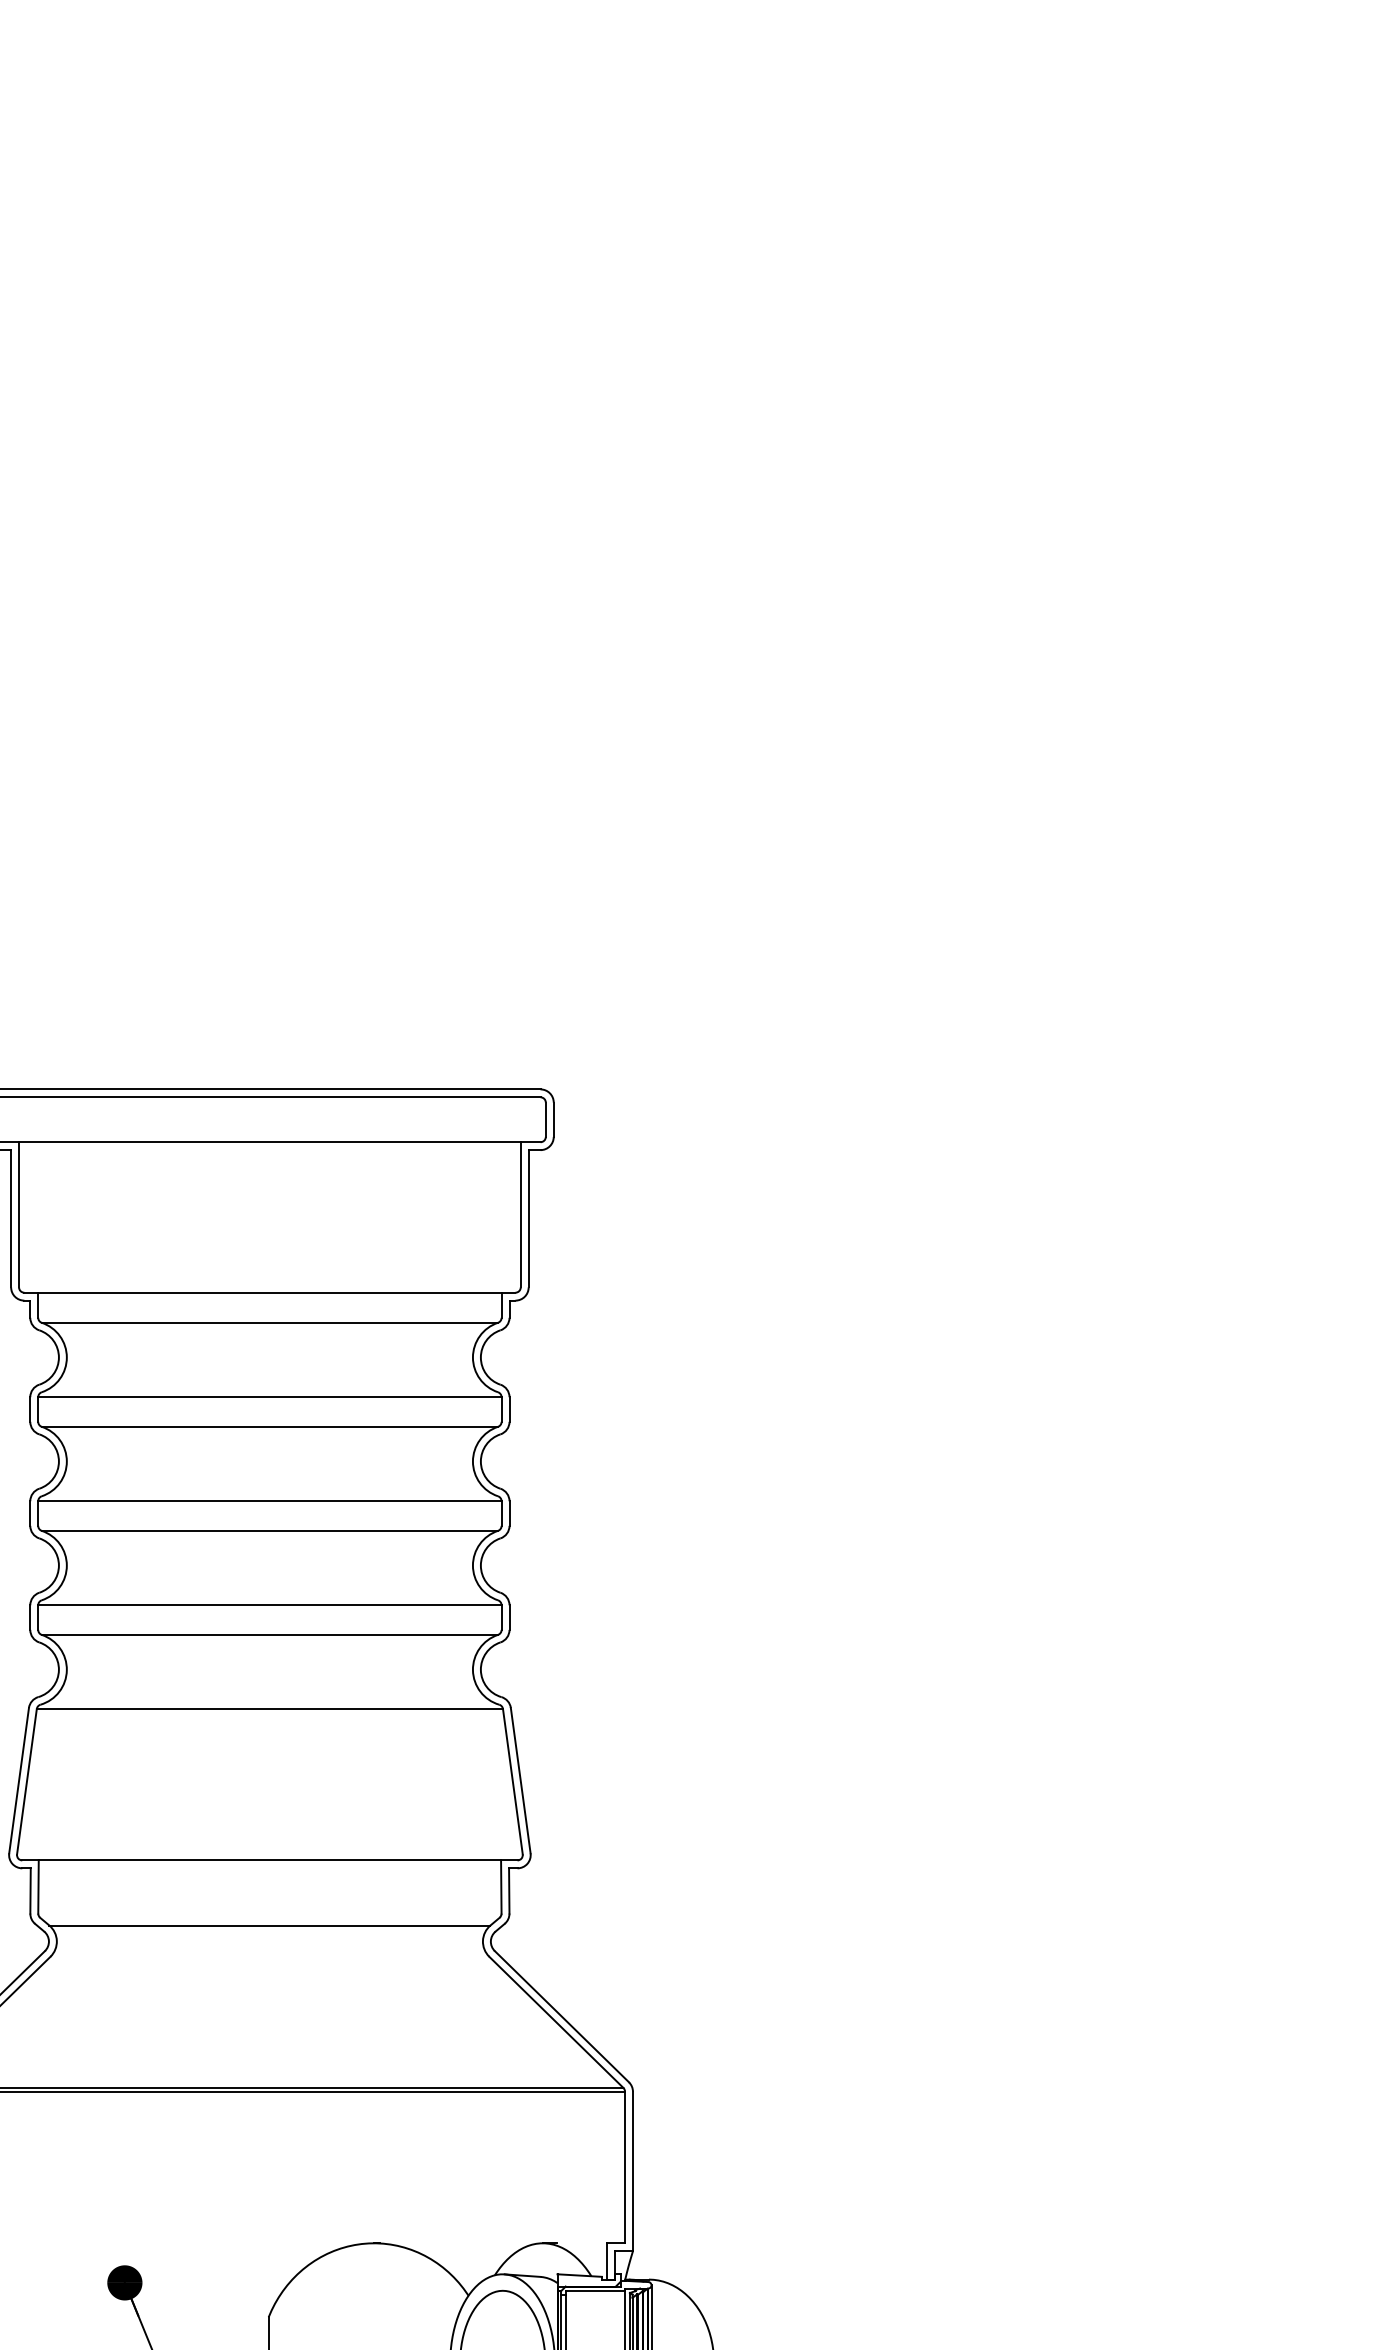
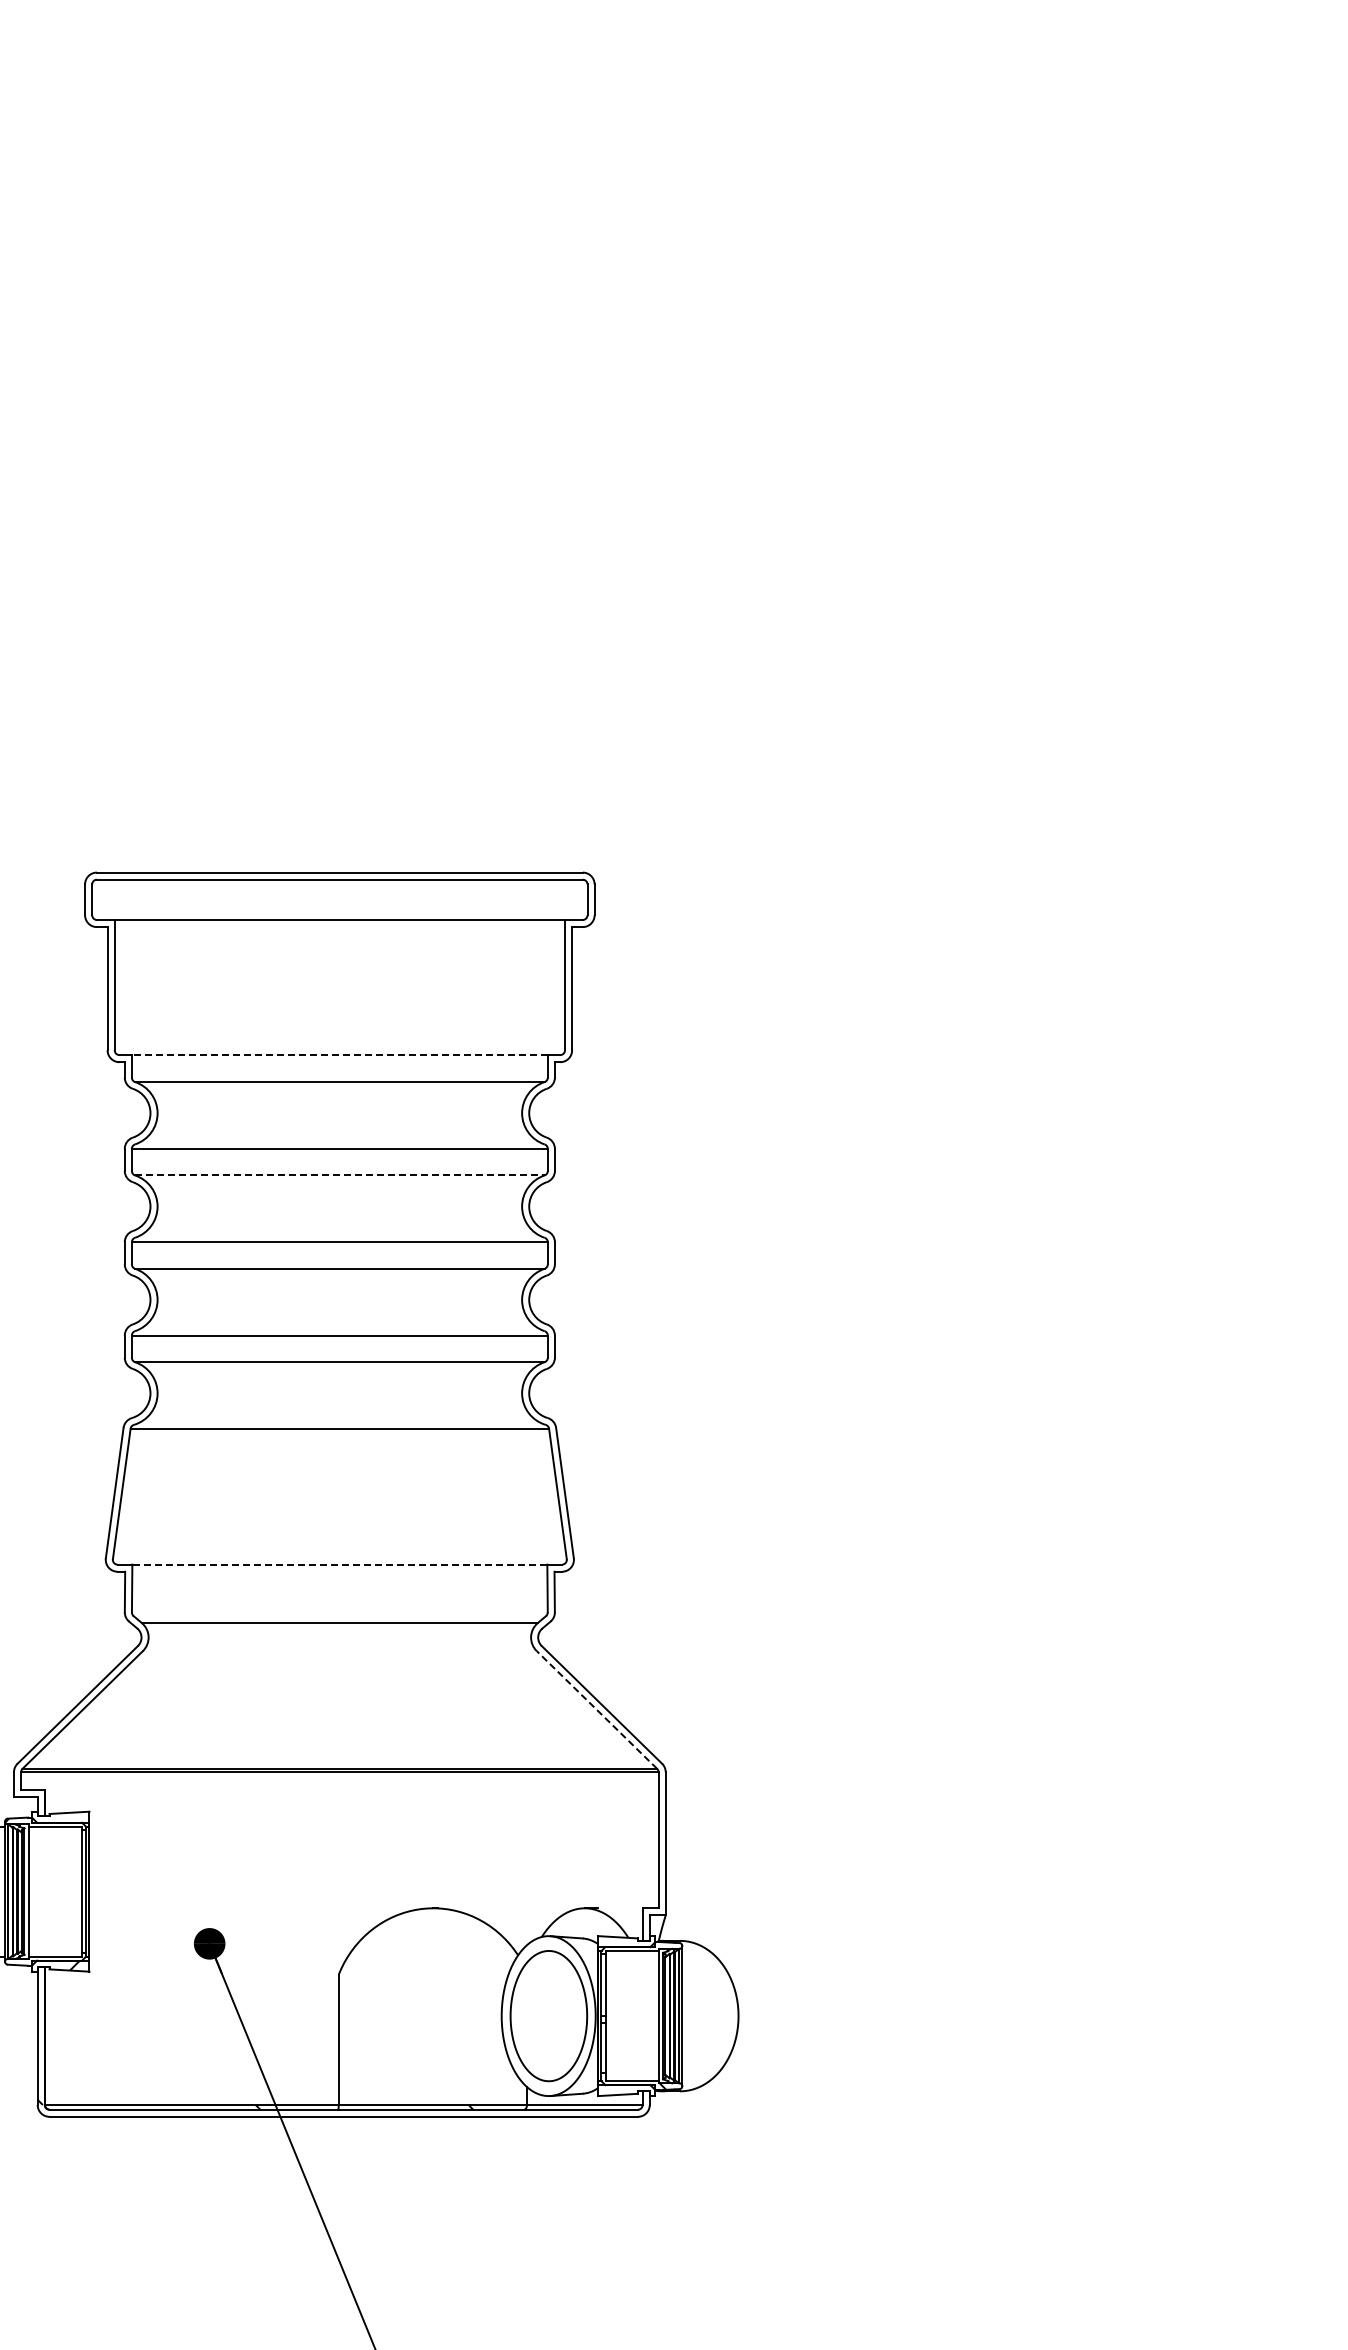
line: (269, 1293) -> (339, 1055), solid -> dashed
line: (269, 1426) -> (339, 1175), solid -> dashed
line: (269, 1860) -> (339, 1564), solid -> dashed
line: (555, 2021) -> (596, 1709), solid -> dashed

